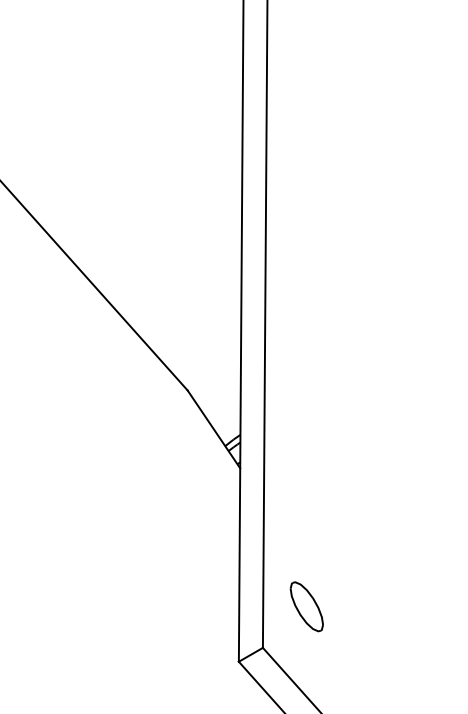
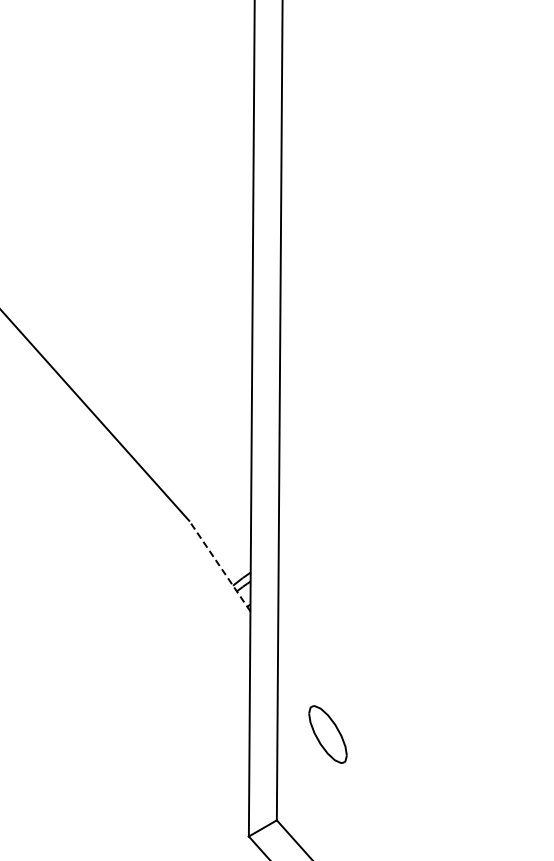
line: (213, 429) -> (219, 566), solid -> dashed
part: (306, 606) -> (327, 734), moved

